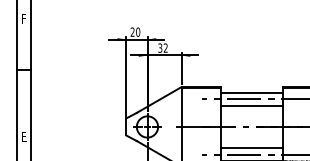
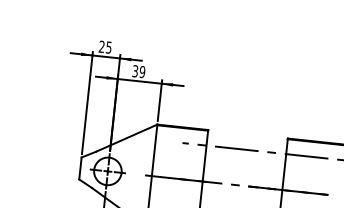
text: (138, 31) -> (109, 46), 20 -> 25
text: (165, 47) -> (142, 71), 32 -> 39
line: (251, 92) -> (247, 141), removed
line: (251, 105) -> (245, 158), removed

